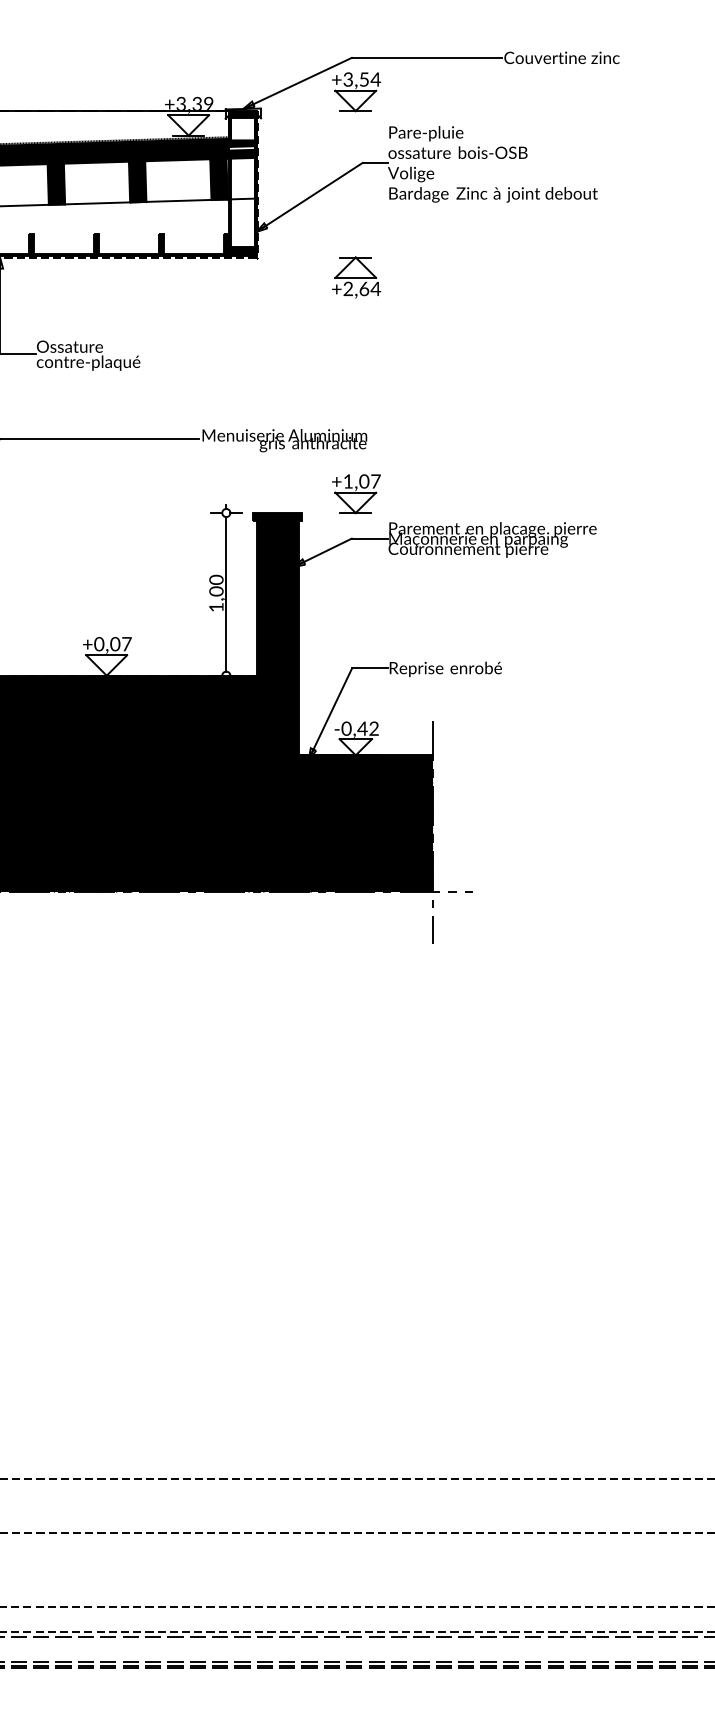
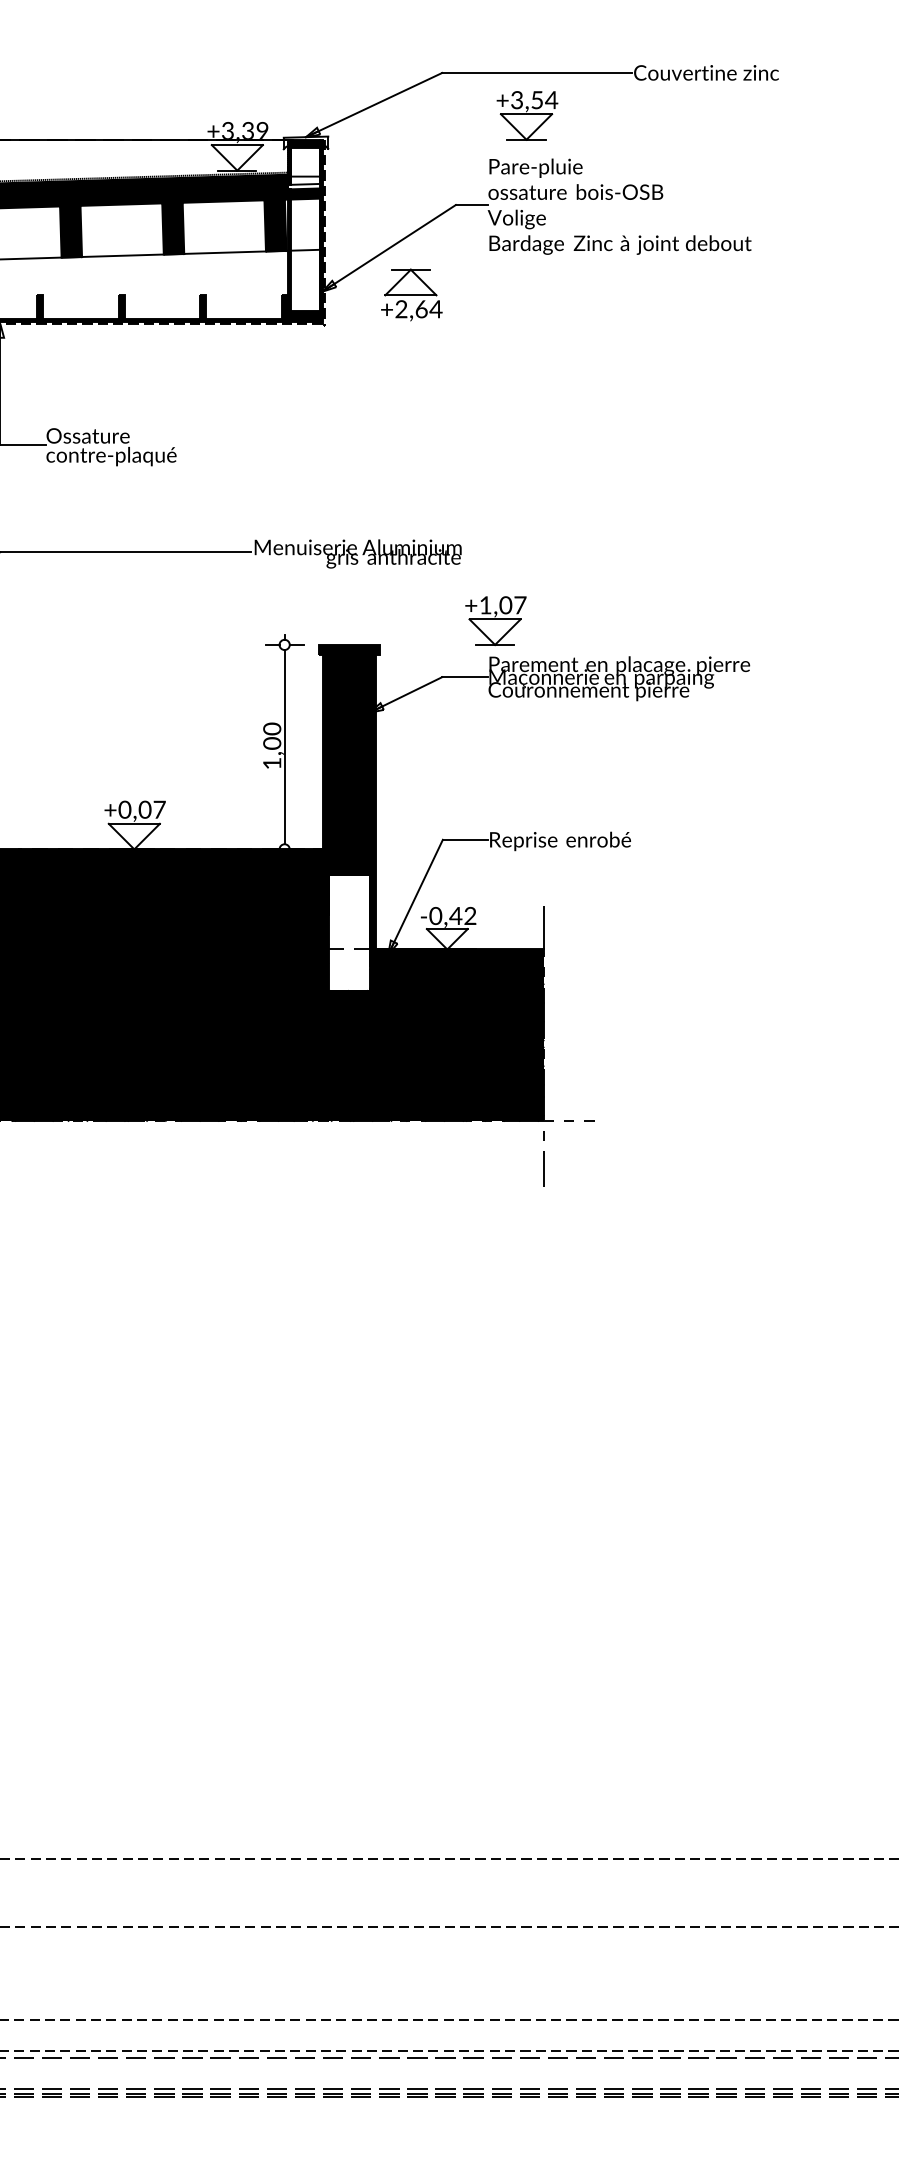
part: (356, 92) -> (527, 116), moved
fill: (242, 143) -> (304, 180), removed
part: (356, 277) -> (411, 294), moved
part: (356, 494) -> (496, 621), moved
fill: (277, 744) -> (348, 935), removed

